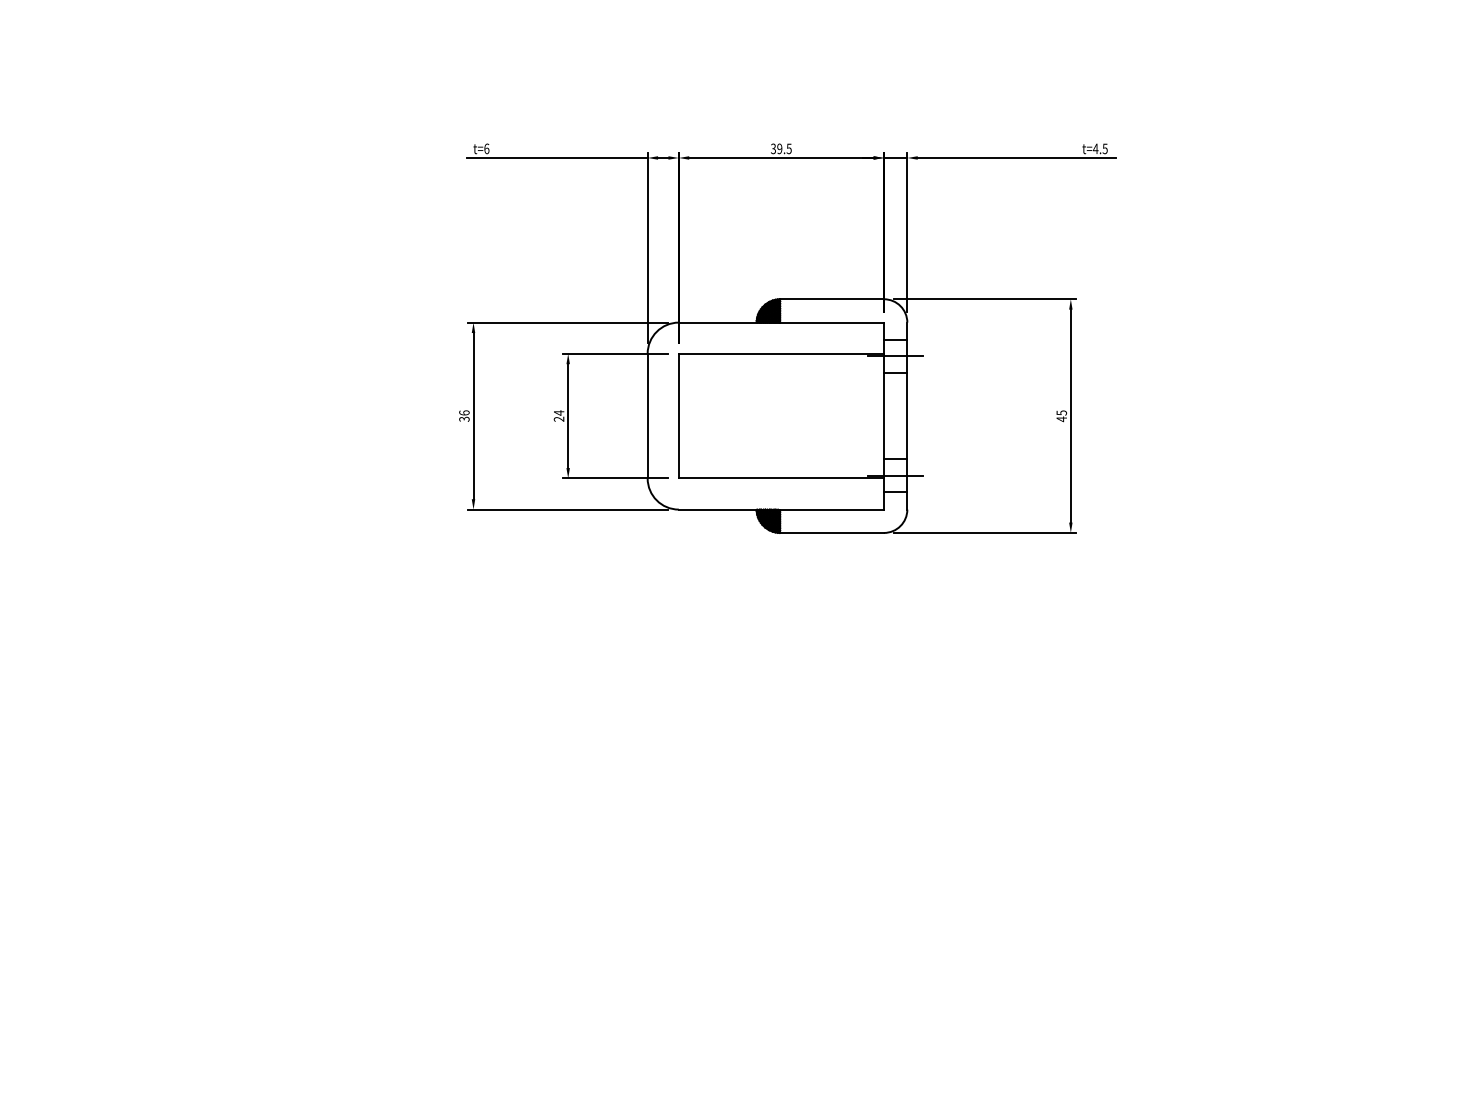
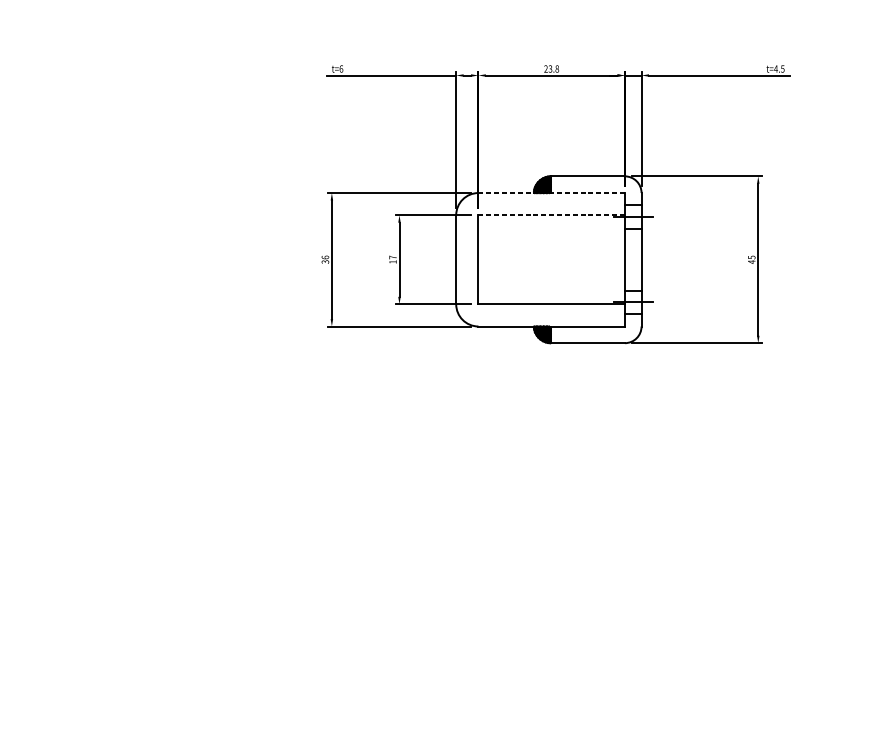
text: (781, 148) -> (551, 68), 39.5 -> 23.8
line: (781, 322) -> (551, 192), solid -> dashed
line: (781, 353) -> (551, 215), solid -> dashed
text: (558, 415) -> (392, 259), 24 -> 17

